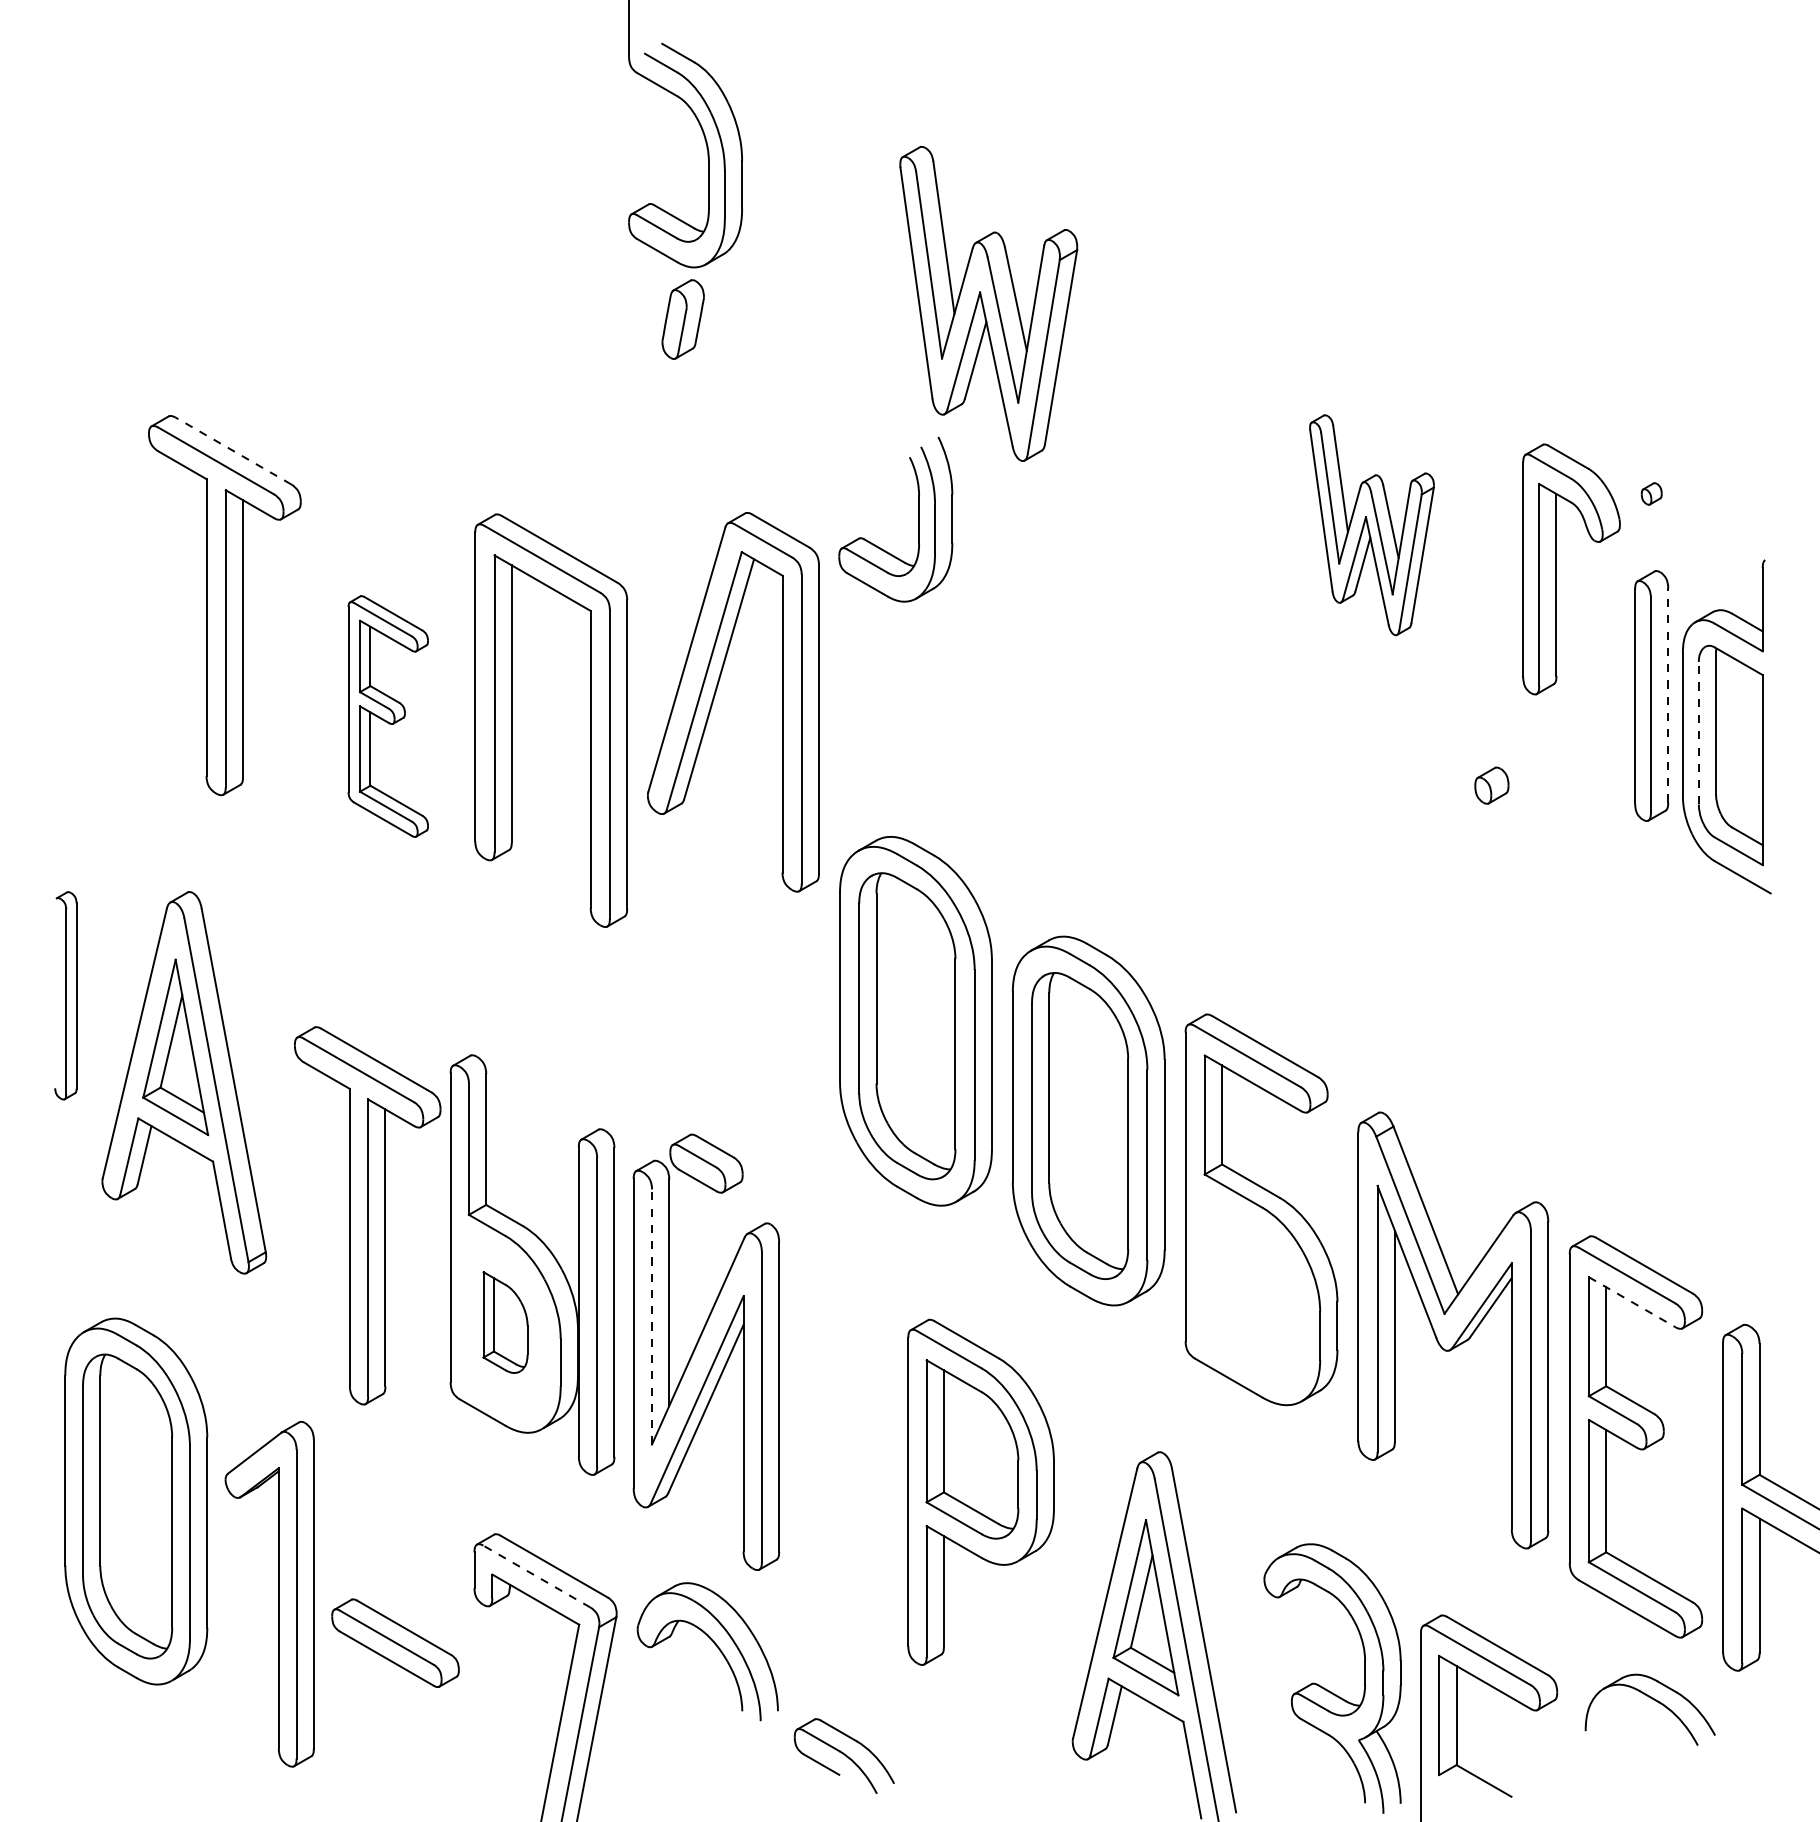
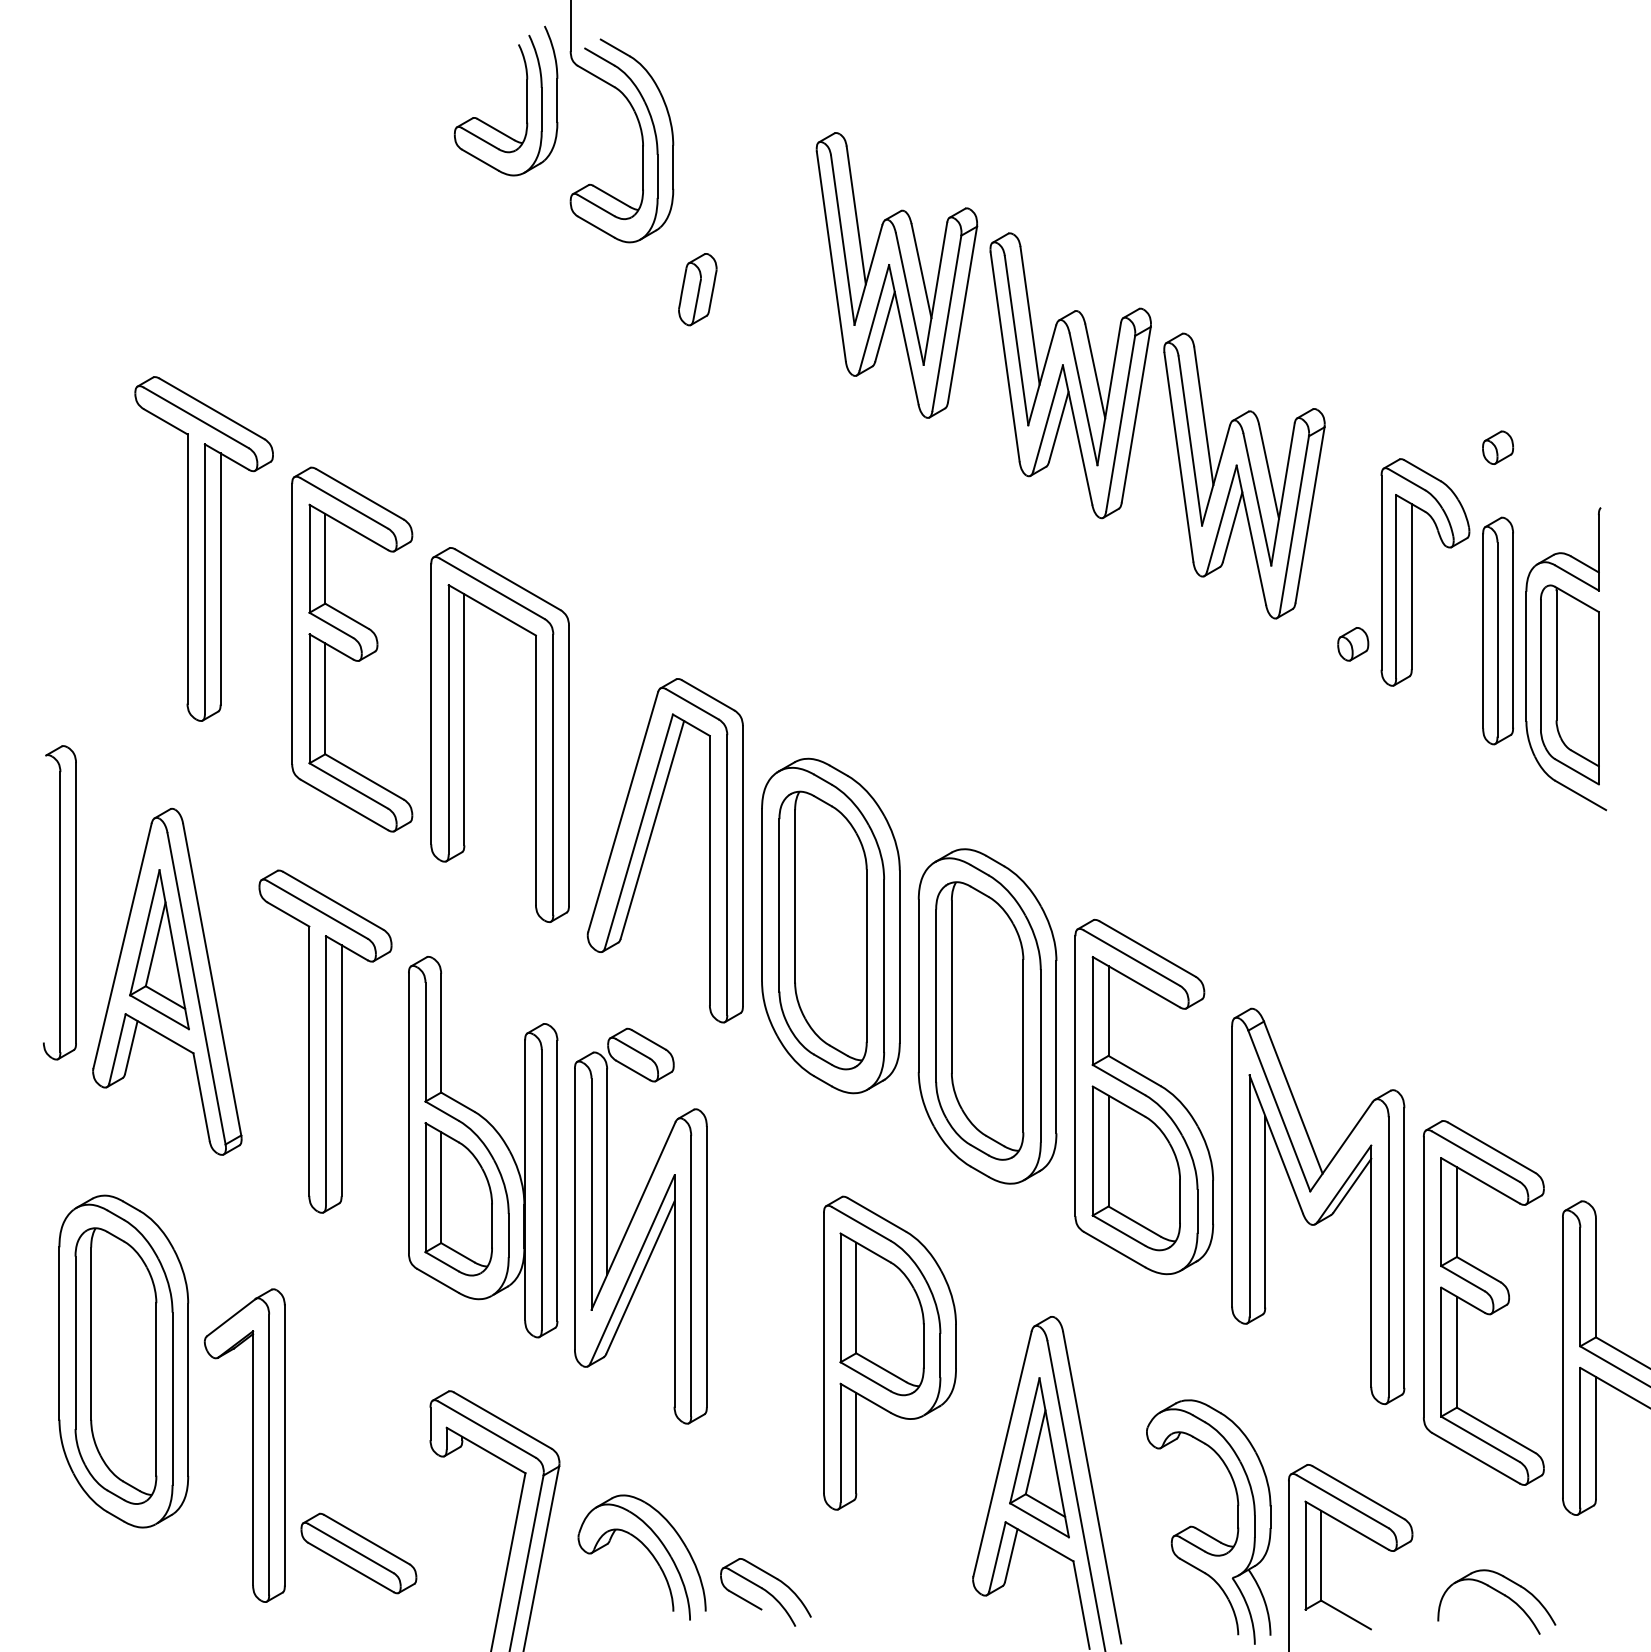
part: (682, 319) -> (697, 289), moved
part: (1180, 414) -> (1070, 375), added
line: (233, 451) -> (211, 409), dashed -> solid
part: (1651, 493) -> (1497, 447), size x1.67
part: (918, 519) -> (526, 100), moved
part: (1371, 525) -> (1244, 476), size x1.43
part: (1556, 569) -> (1411, 572), moved
line: (1668, 695) -> (1513, 630), dashed -> solid
part: (715, 696) -> (649, 845), moved
part: (388, 716) -> (352, 649), size x1.67
part: (512, 720) -> (465, 734), moved
line: (1698, 732) -> (1540, 664), dashed -> solid
part: (1491, 785) -> (1352, 644), moved
part: (65, 995) -> (59, 902), size x1.67
part: (367, 1215) -> (325, 1041), moved
part: (1252, 1288) -> (1136, 1168), added
line: (1632, 1302) -> (1480, 1181), dashed -> solid
line: (652, 1317) -> (591, 1194), dashed -> solid
part: (505, 1322) -> (458, 1199), size x1.67
line: (536, 1576) -> (486, 1429), dashed -> solid
part: (395, 1642) -> (358, 1552), moved
part: (714, 1644) -> (648, 1551), moved
part: (1653, 1700) -> (1499, 1593), moved

